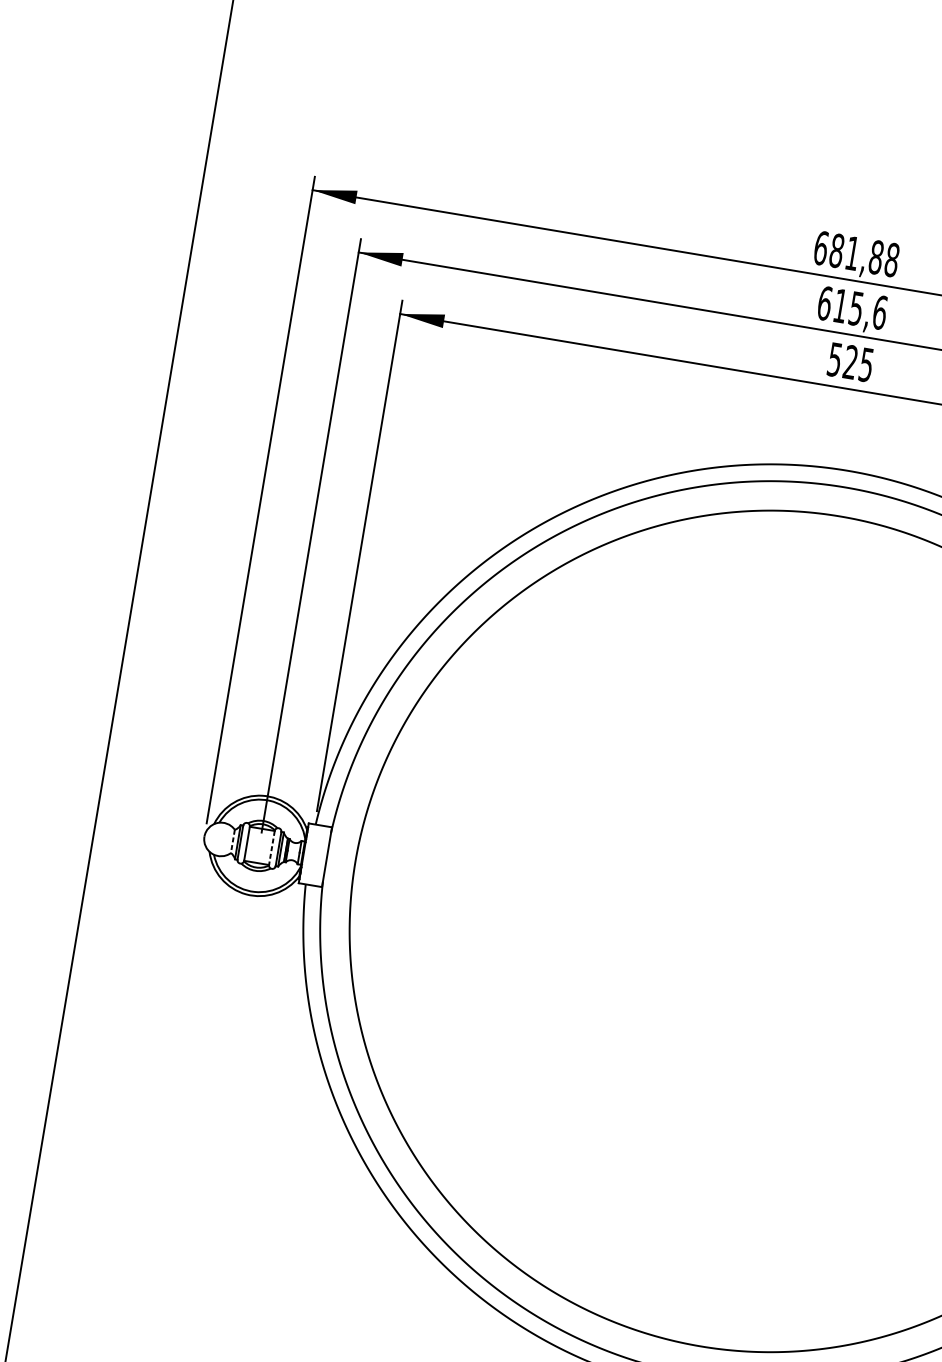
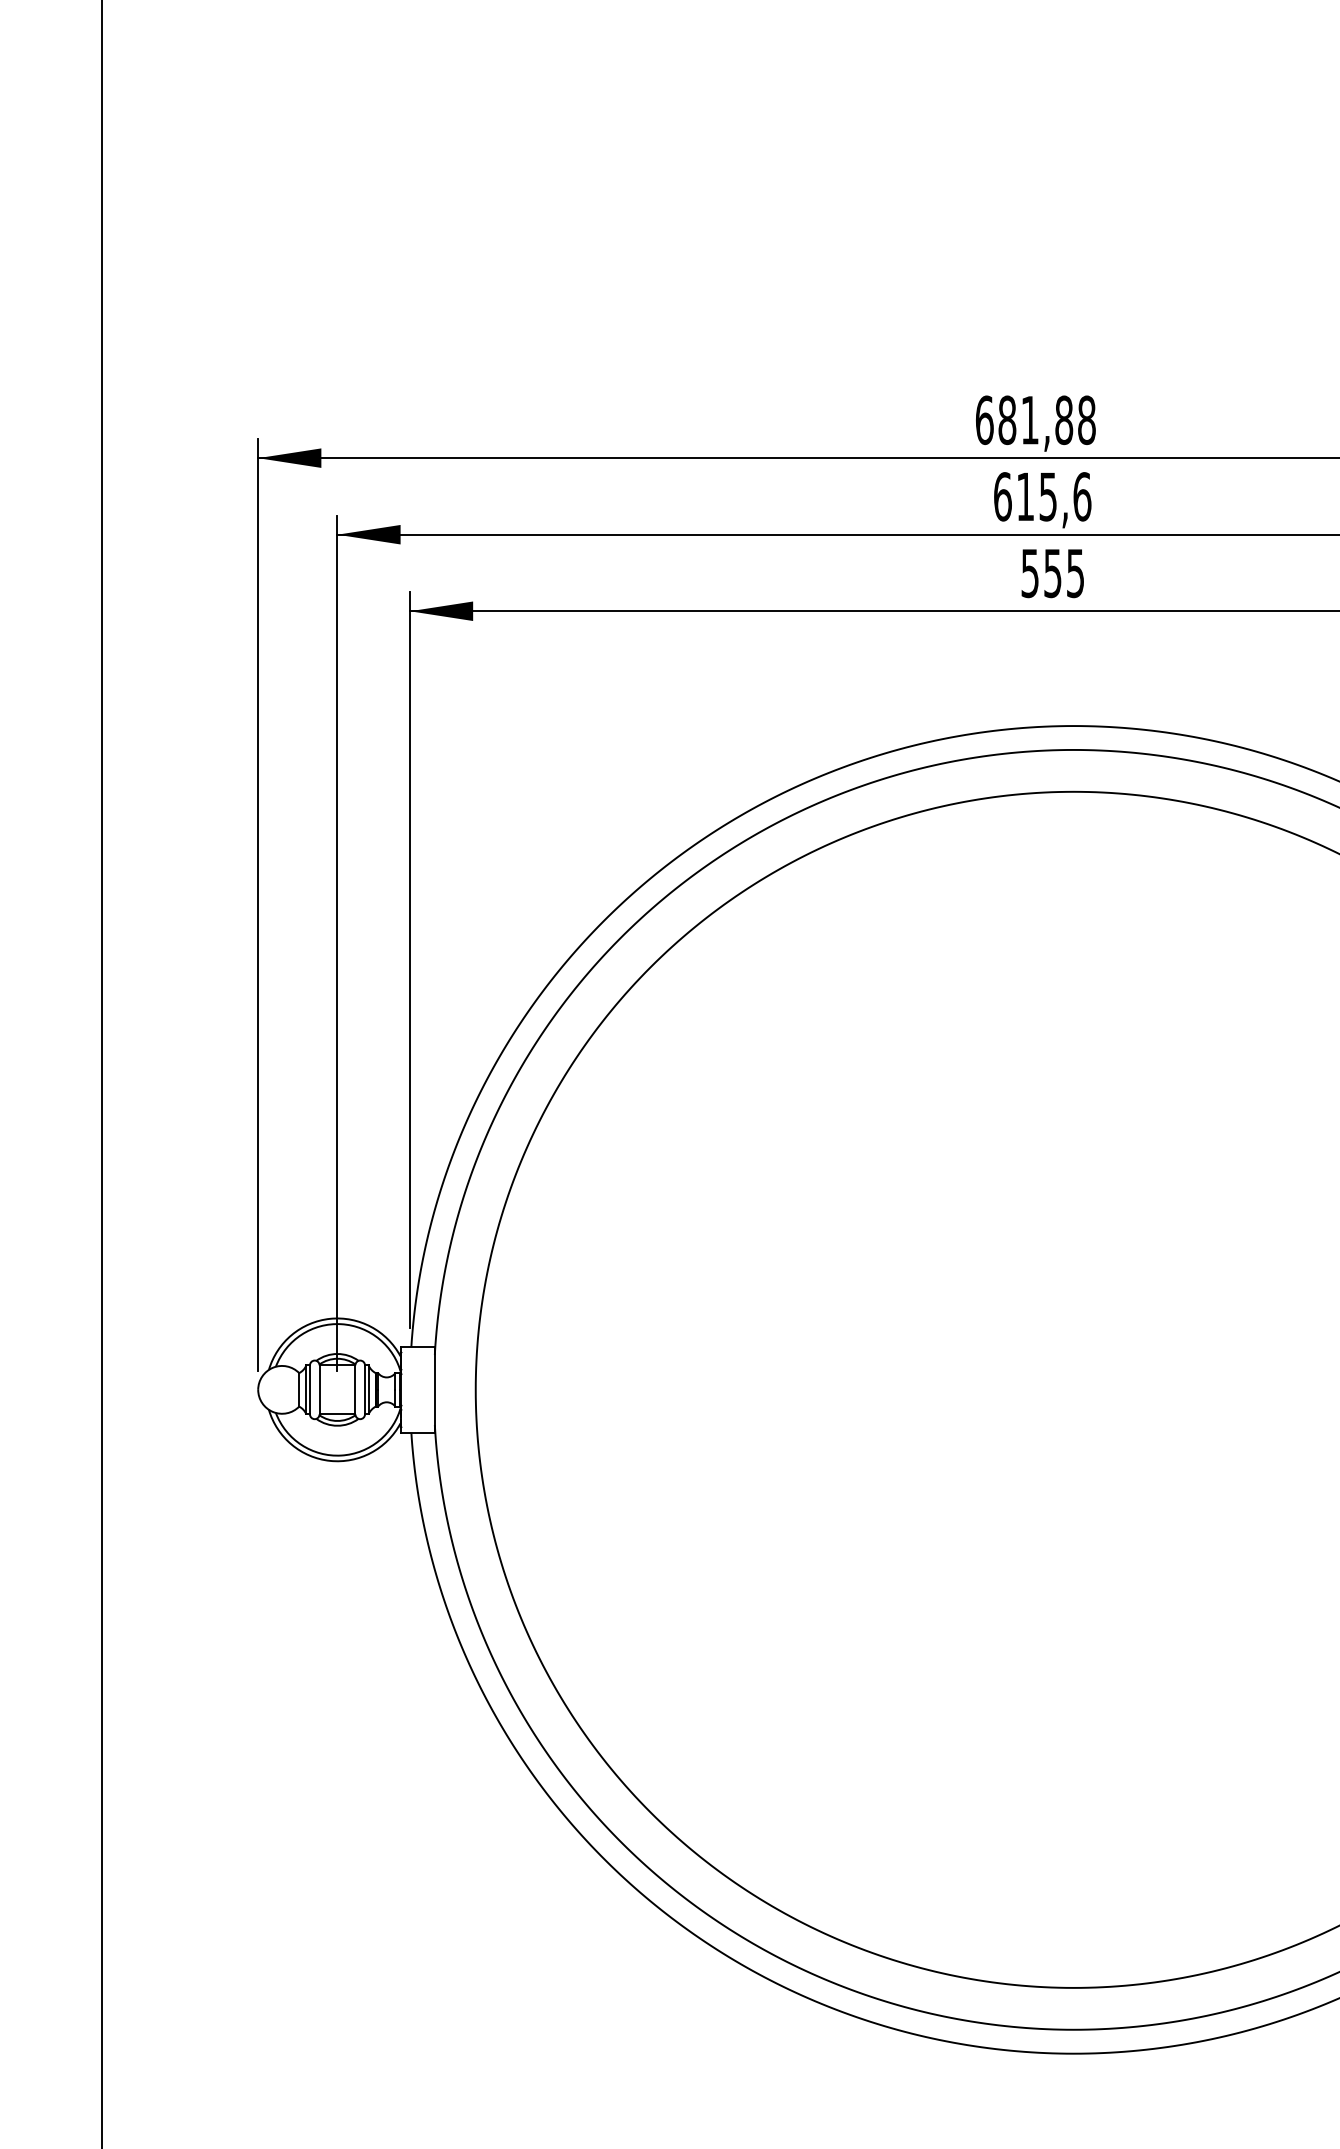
text: (850, 362) -> (1052, 573), 525 -> 555
line: (233, 841) -> (299, 1389), dashed -> solid
line: (272, 847) -> (355, 1389), dashed -> solid

